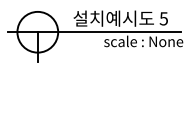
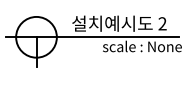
text: (163, 18) -> (162, 23), 5 -> 2

